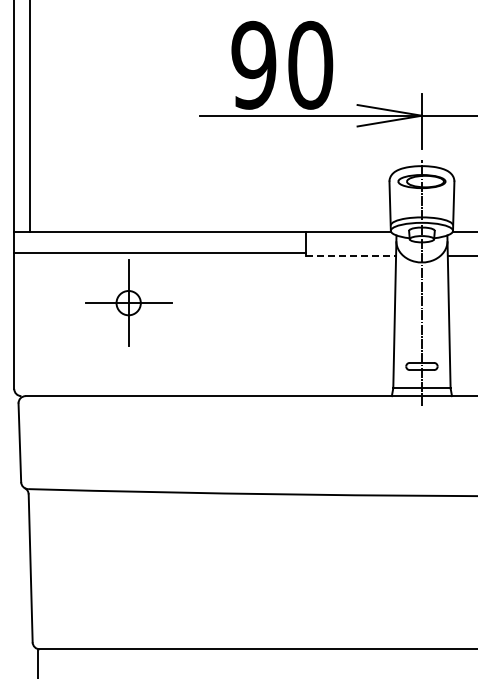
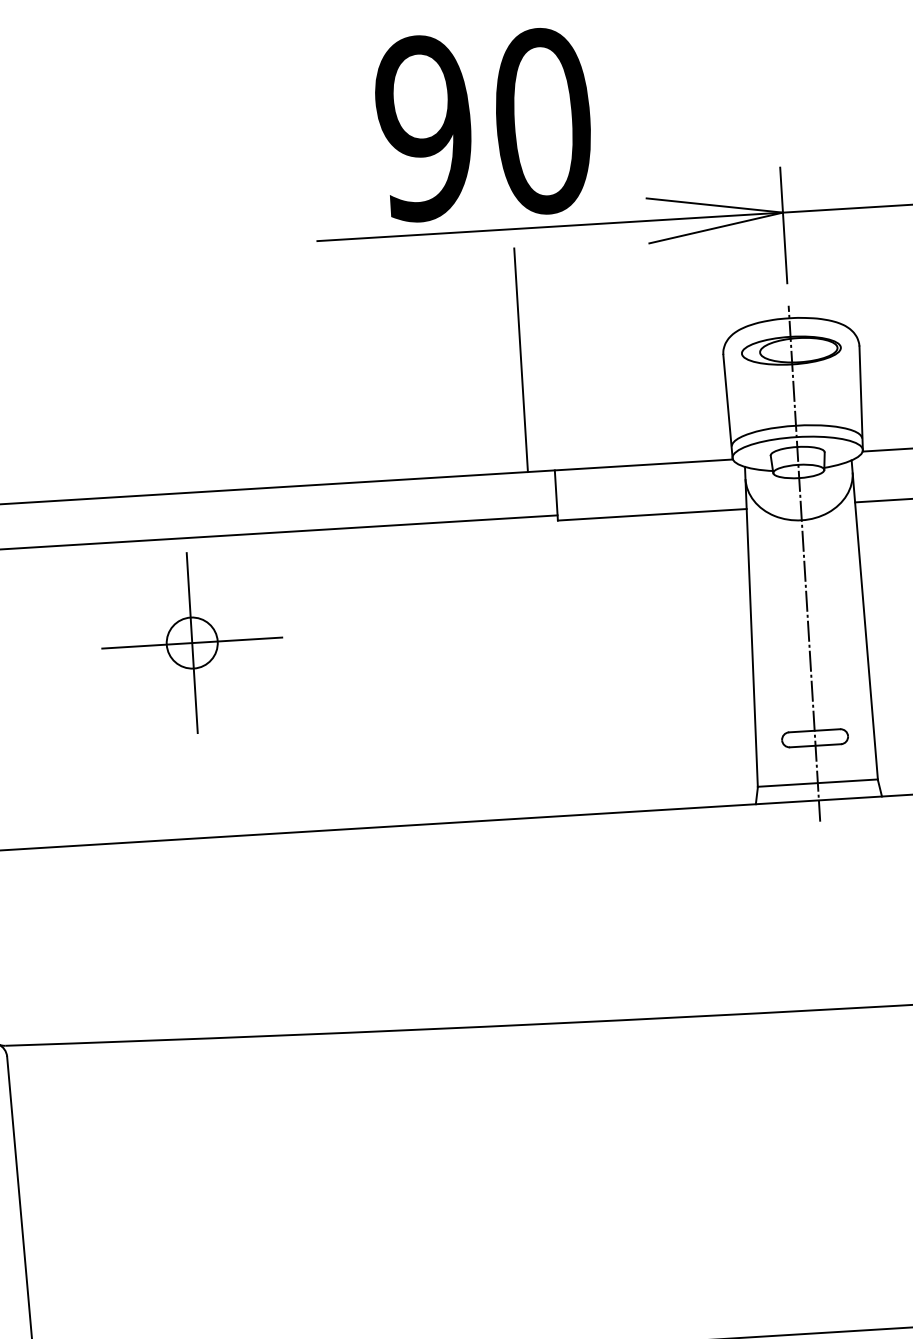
line: (293, 177) -> (521, 358), added
line: (351, 255) -> (653, 514), dashed -> solid

